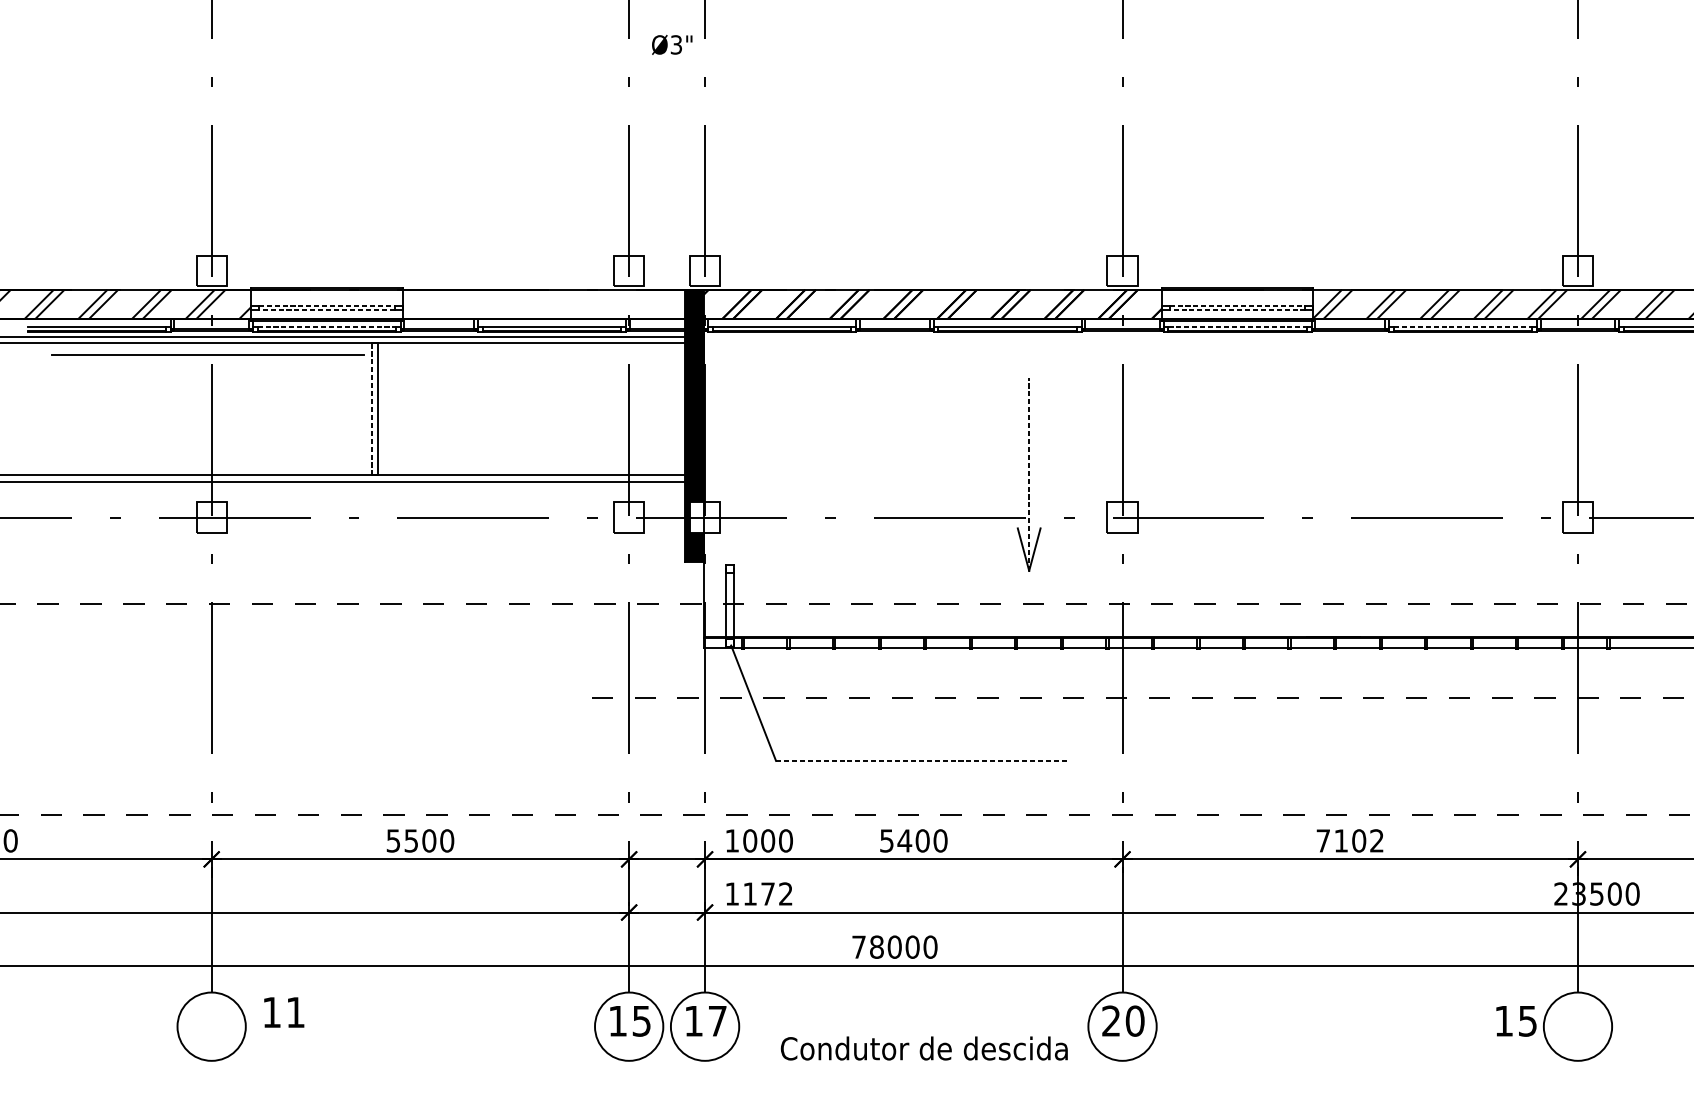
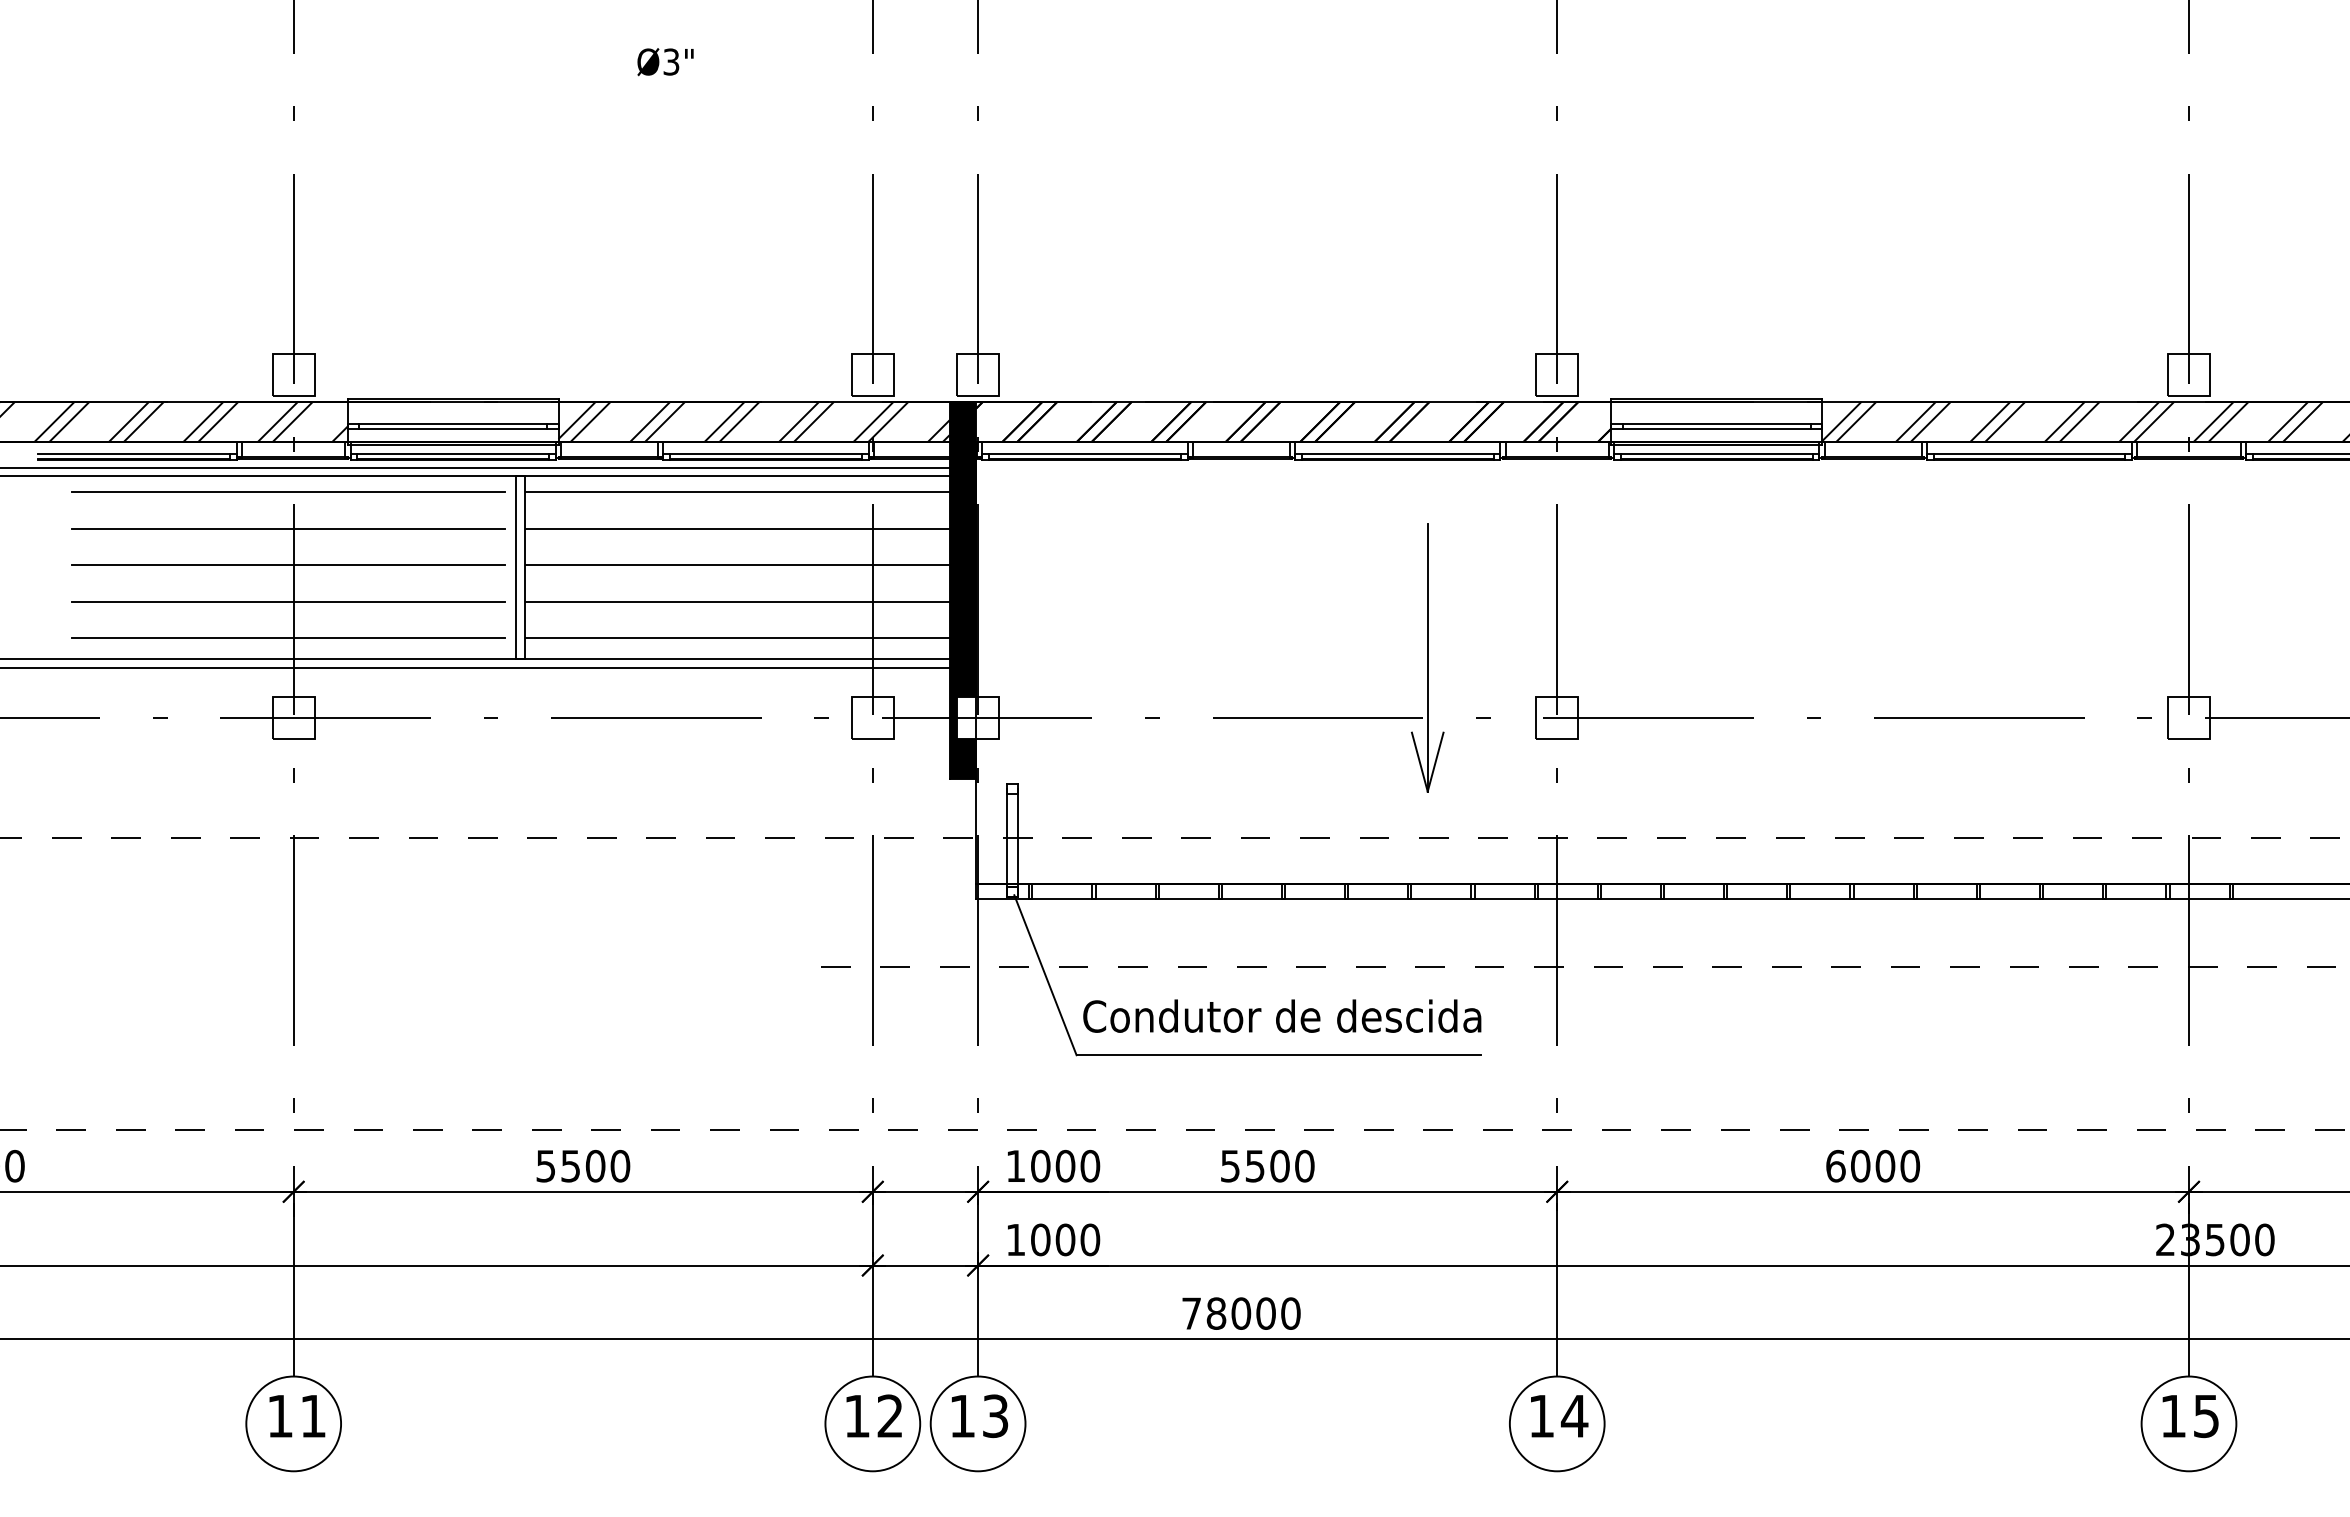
text: (672, 45) -> (665, 62), moved
hatch: (543, 304) -> (753, 421), added
line: (326, 305) -> (453, 423), dashed -> solid
line: (1238, 305) -> (1717, 423), dashed -> solid
line: (326, 309) -> (452, 429), dashed -> solid
line: (1237, 309) -> (1716, 429), dashed -> solid
line: (326, 327) -> (453, 453), dashed -> solid
line: (1237, 327) -> (1716, 453), dashed -> solid
line: (1463, 327) -> (2029, 453), dashed -> solid
line: (535, 354) -> (742, 491), added
line: (207, 381) -> (287, 528), added
line: (535, 381) -> (742, 528), added
line: (207, 407) -> (287, 565), added
line: (535, 407) -> (742, 565), added
line: (372, 409) -> (516, 567), dashed -> solid
line: (207, 433) -> (287, 601), added
line: (535, 433) -> (742, 601), added
line: (207, 460) -> (287, 638), added
line: (535, 460) -> (742, 638), added
line: (1029, 474) -> (1427, 657), dashed -> solid
line: (922, 761) -> (1279, 1055), dashed -> solid
text: (1350, 840) -> (1873, 1165), 7102 -> 6000
text: (904, 841) -> (1254, 1166), 5400 -> 5500
text: (768, 893) -> (1065, 1239), 1172 -> 1000
text: (284, 1012) -> (297, 1416), moved
text: (641, 1021) -> (889, 1416), 15 -> 12
text: (717, 1021) -> (995, 1416), 17 -> 13
text: (1123, 1021) -> (1558, 1416), 20 -> 14
text: (1516, 1021) -> (2190, 1416), moved
text: (924, 1048) -> (1282, 1015), moved

